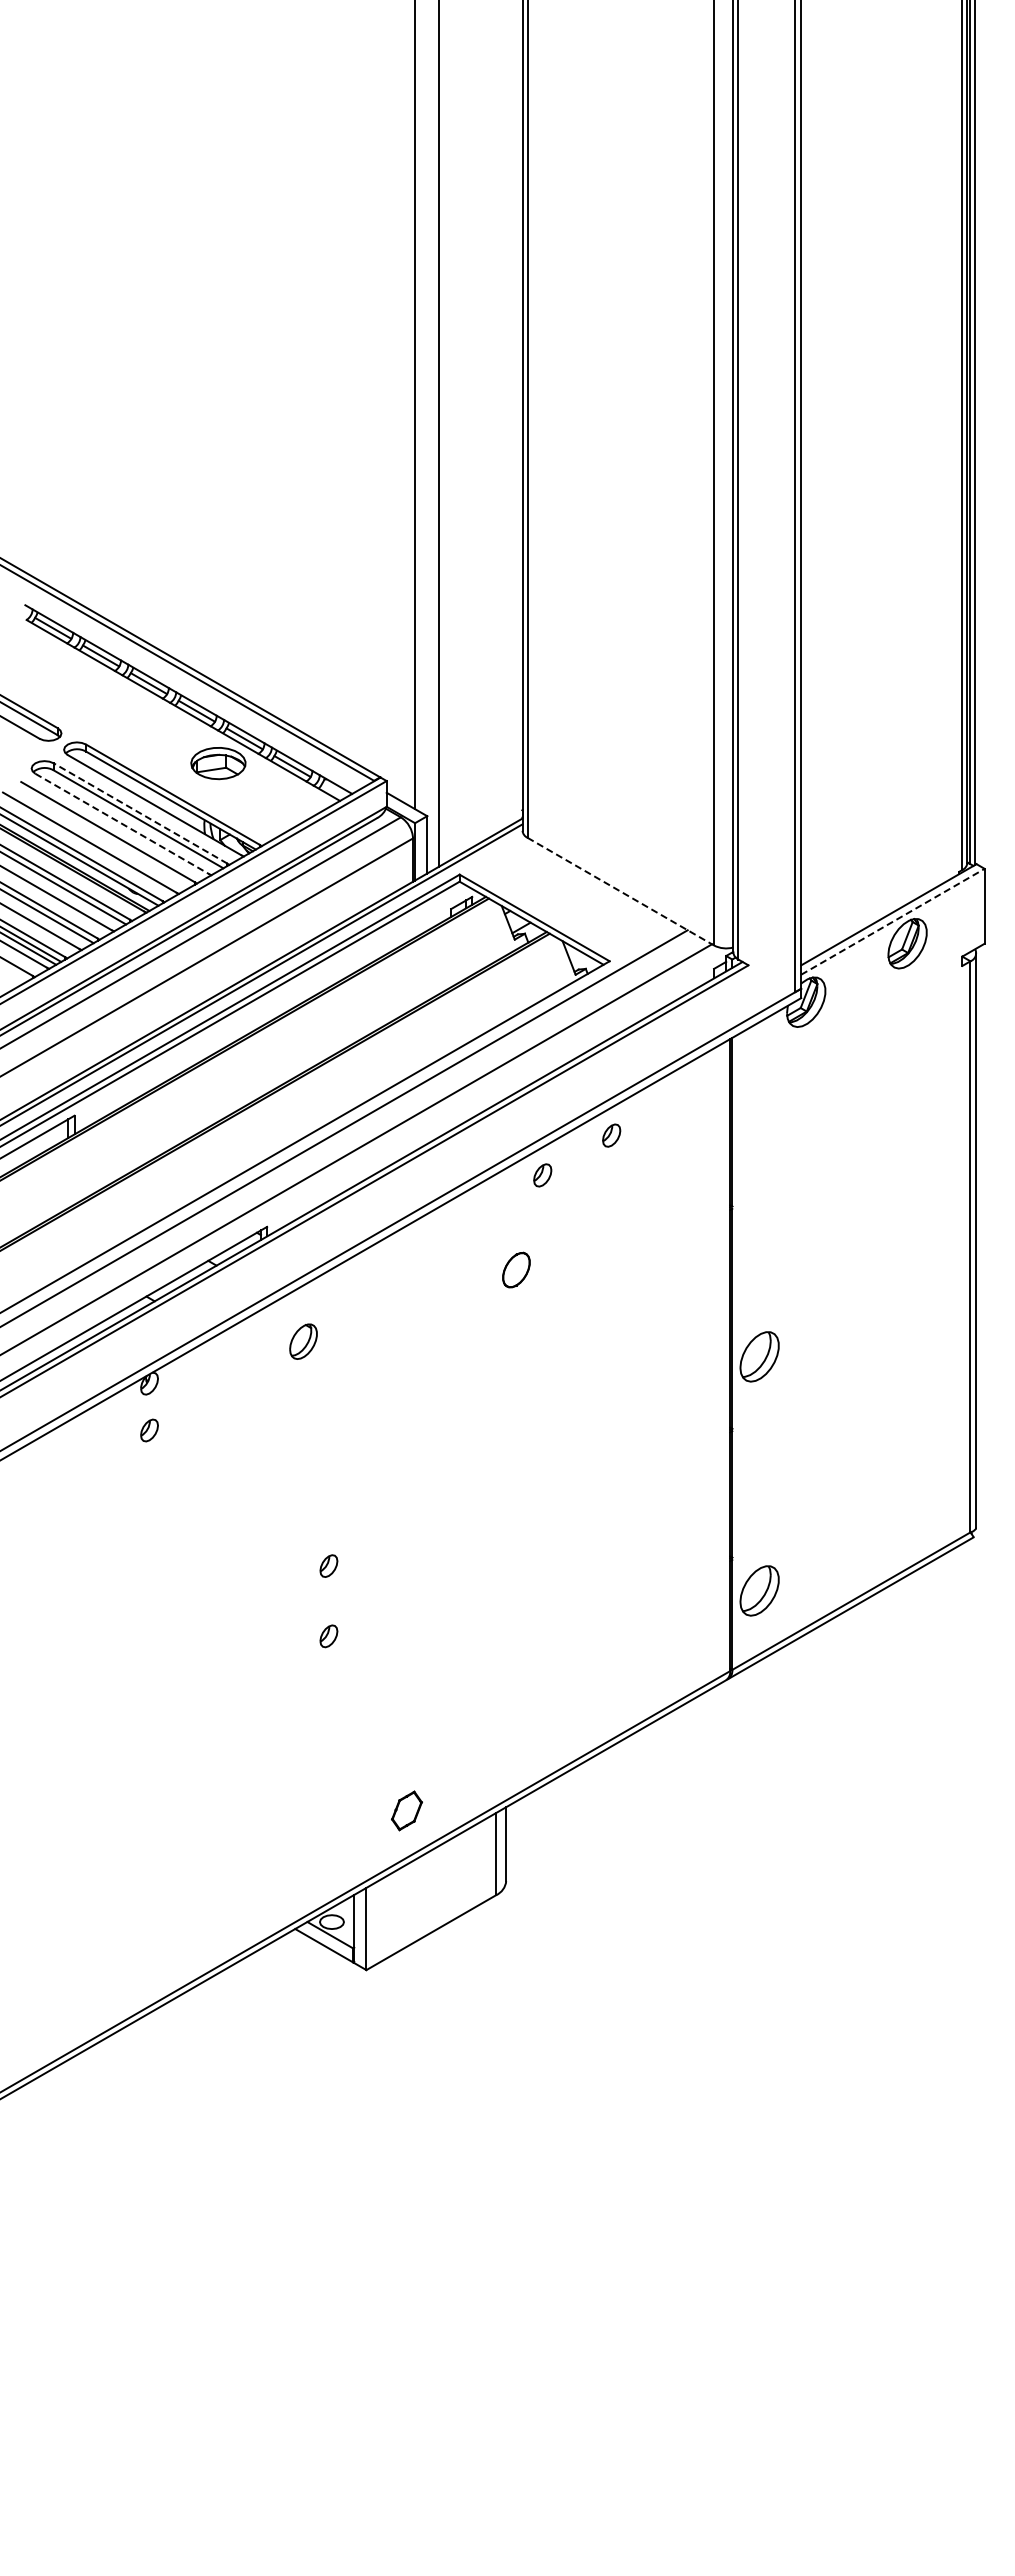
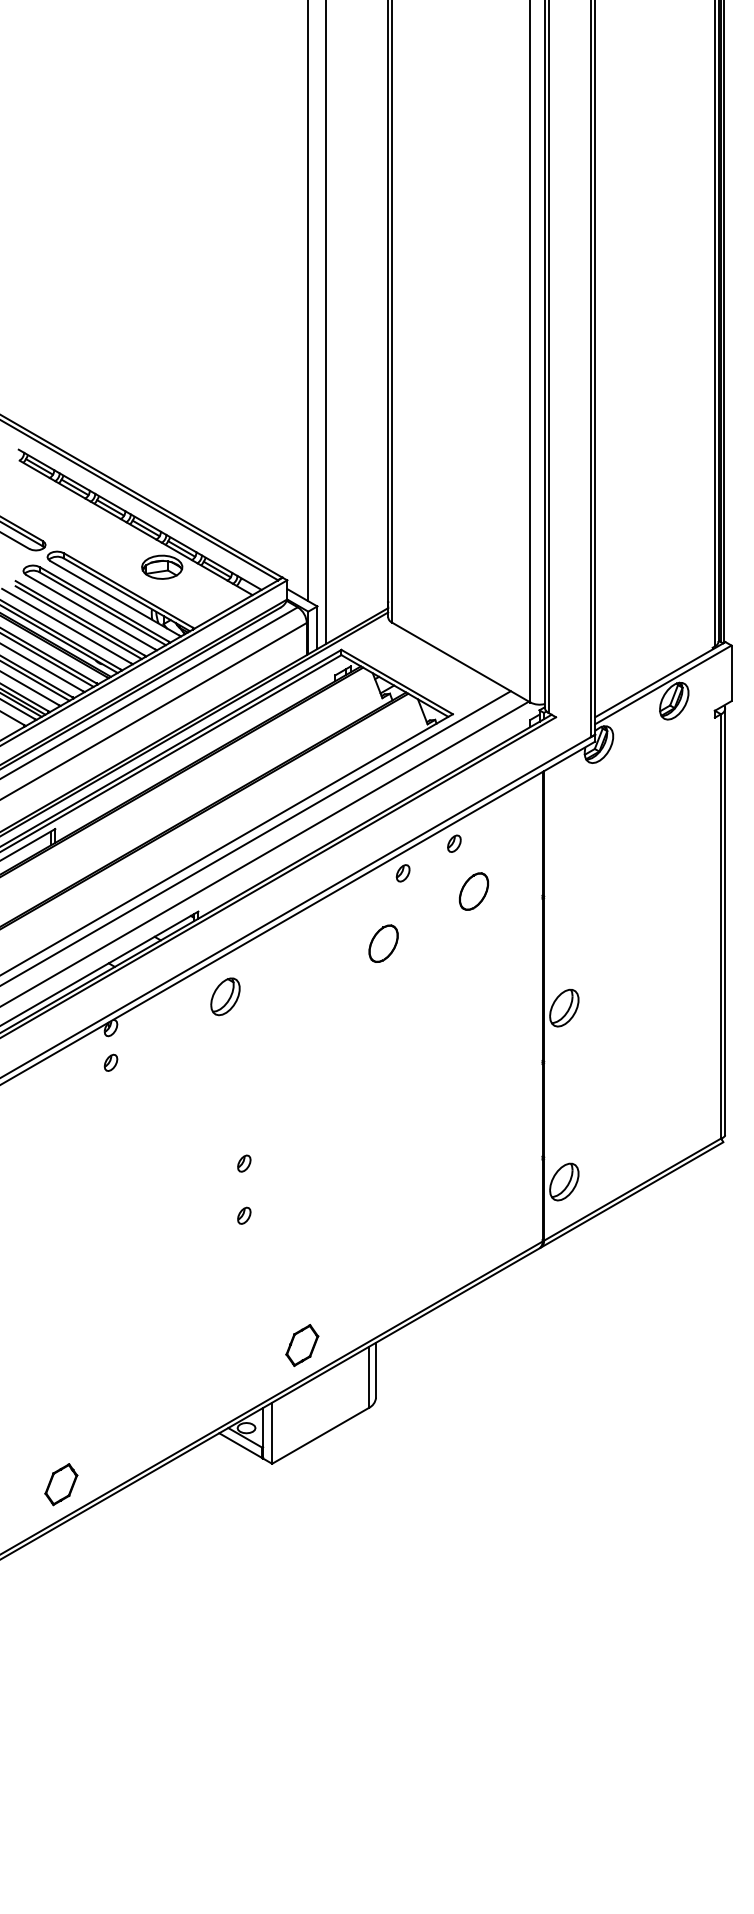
line: (140, 813) -> (104, 604), dashed -> solid
line: (122, 824) -> (90, 612), dashed -> solid
line: (105, 838) -> (78, 623), added
line: (620, 891) -> (460, 662), dashed -> solid
line: (892, 921) -> (663, 684), dashed -> solid
part: (637, 1199) -> (473, 891), added
part: (516, 1269) -> (383, 943), size x1.43
part: (303, 1341) -> (225, 996), size x1.43
part: (406, 1810) -> (301, 1345), size x1.43
part: (82, 1997) -> (61, 1484), added

